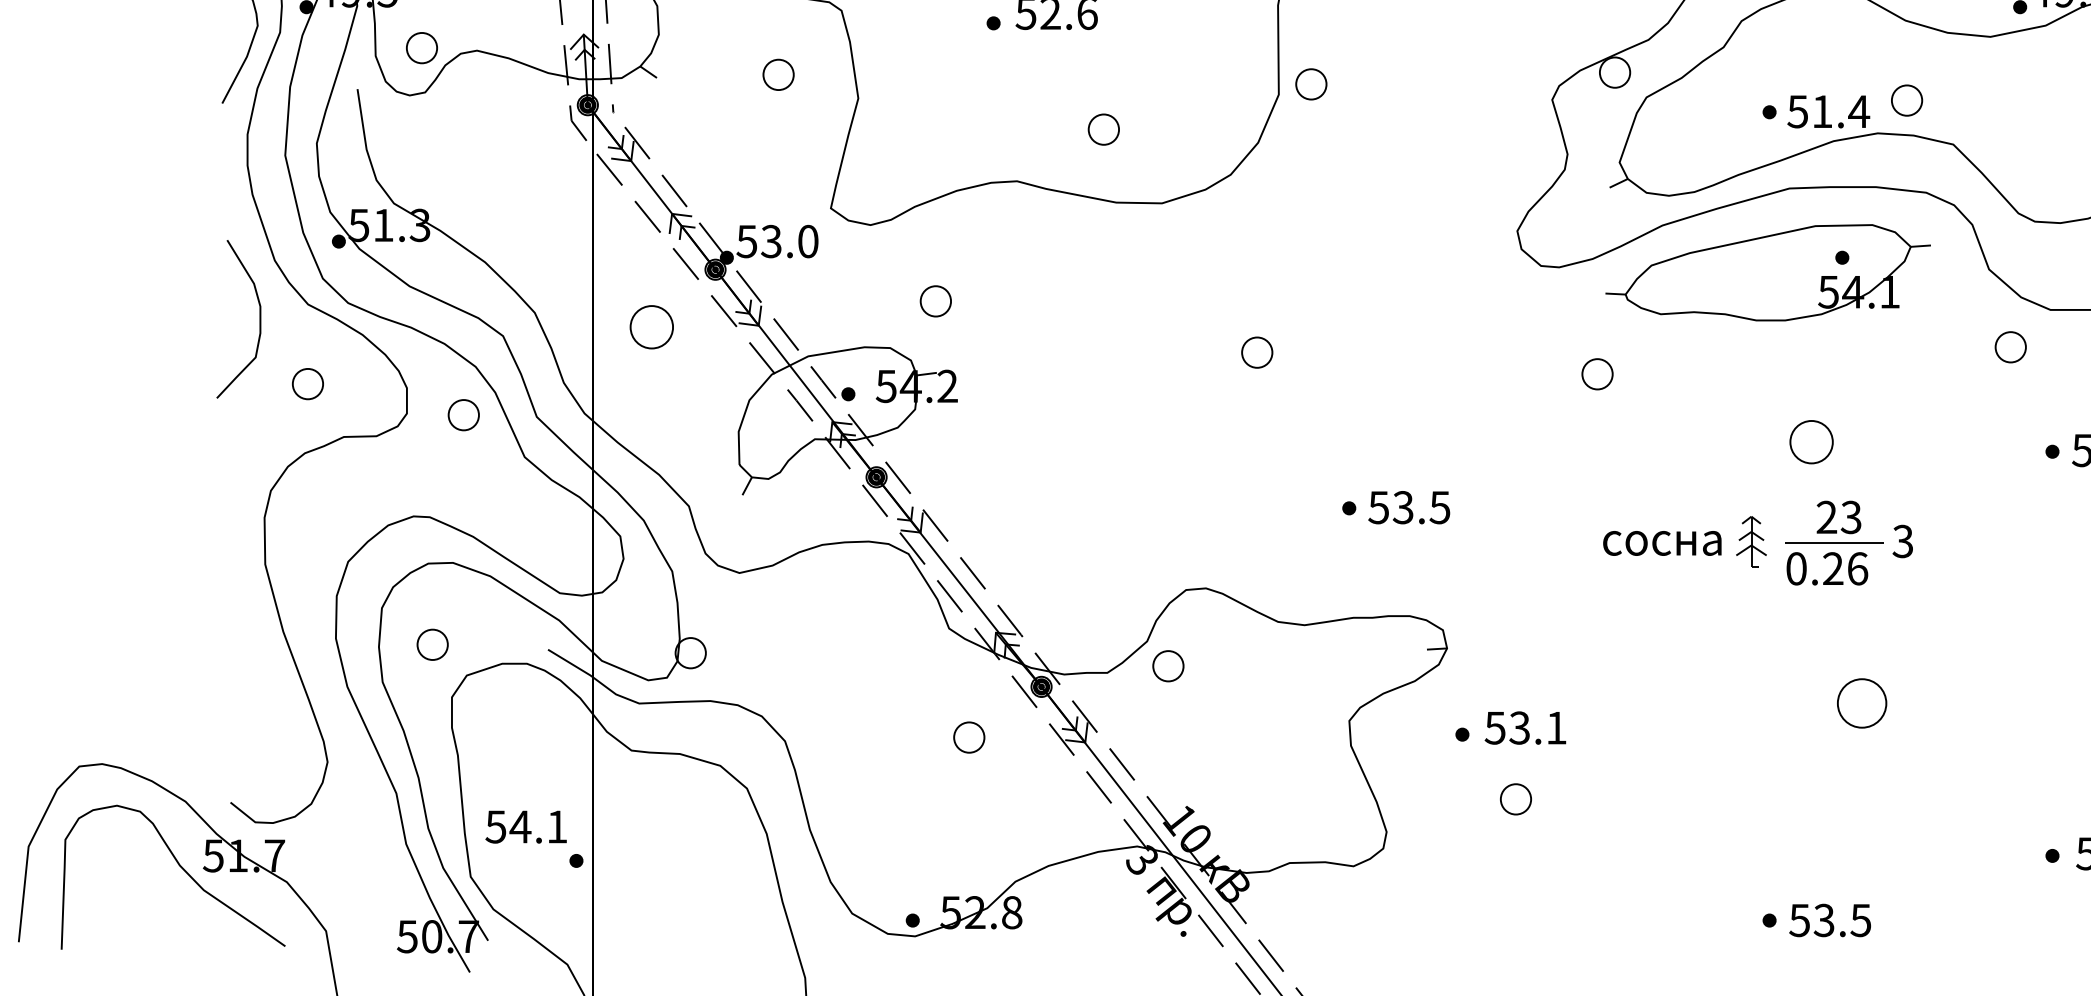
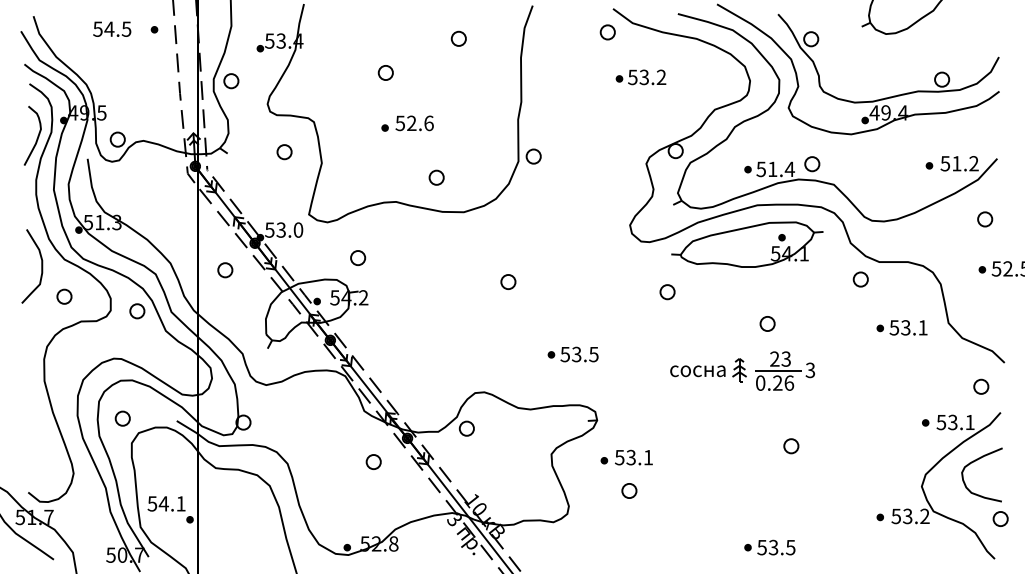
part: (652, 327) -> (225, 270), size x0.71
part: (1811, 441) -> (767, 323), size x0.71
part: (1862, 704) -> (791, 446), size x0.62

